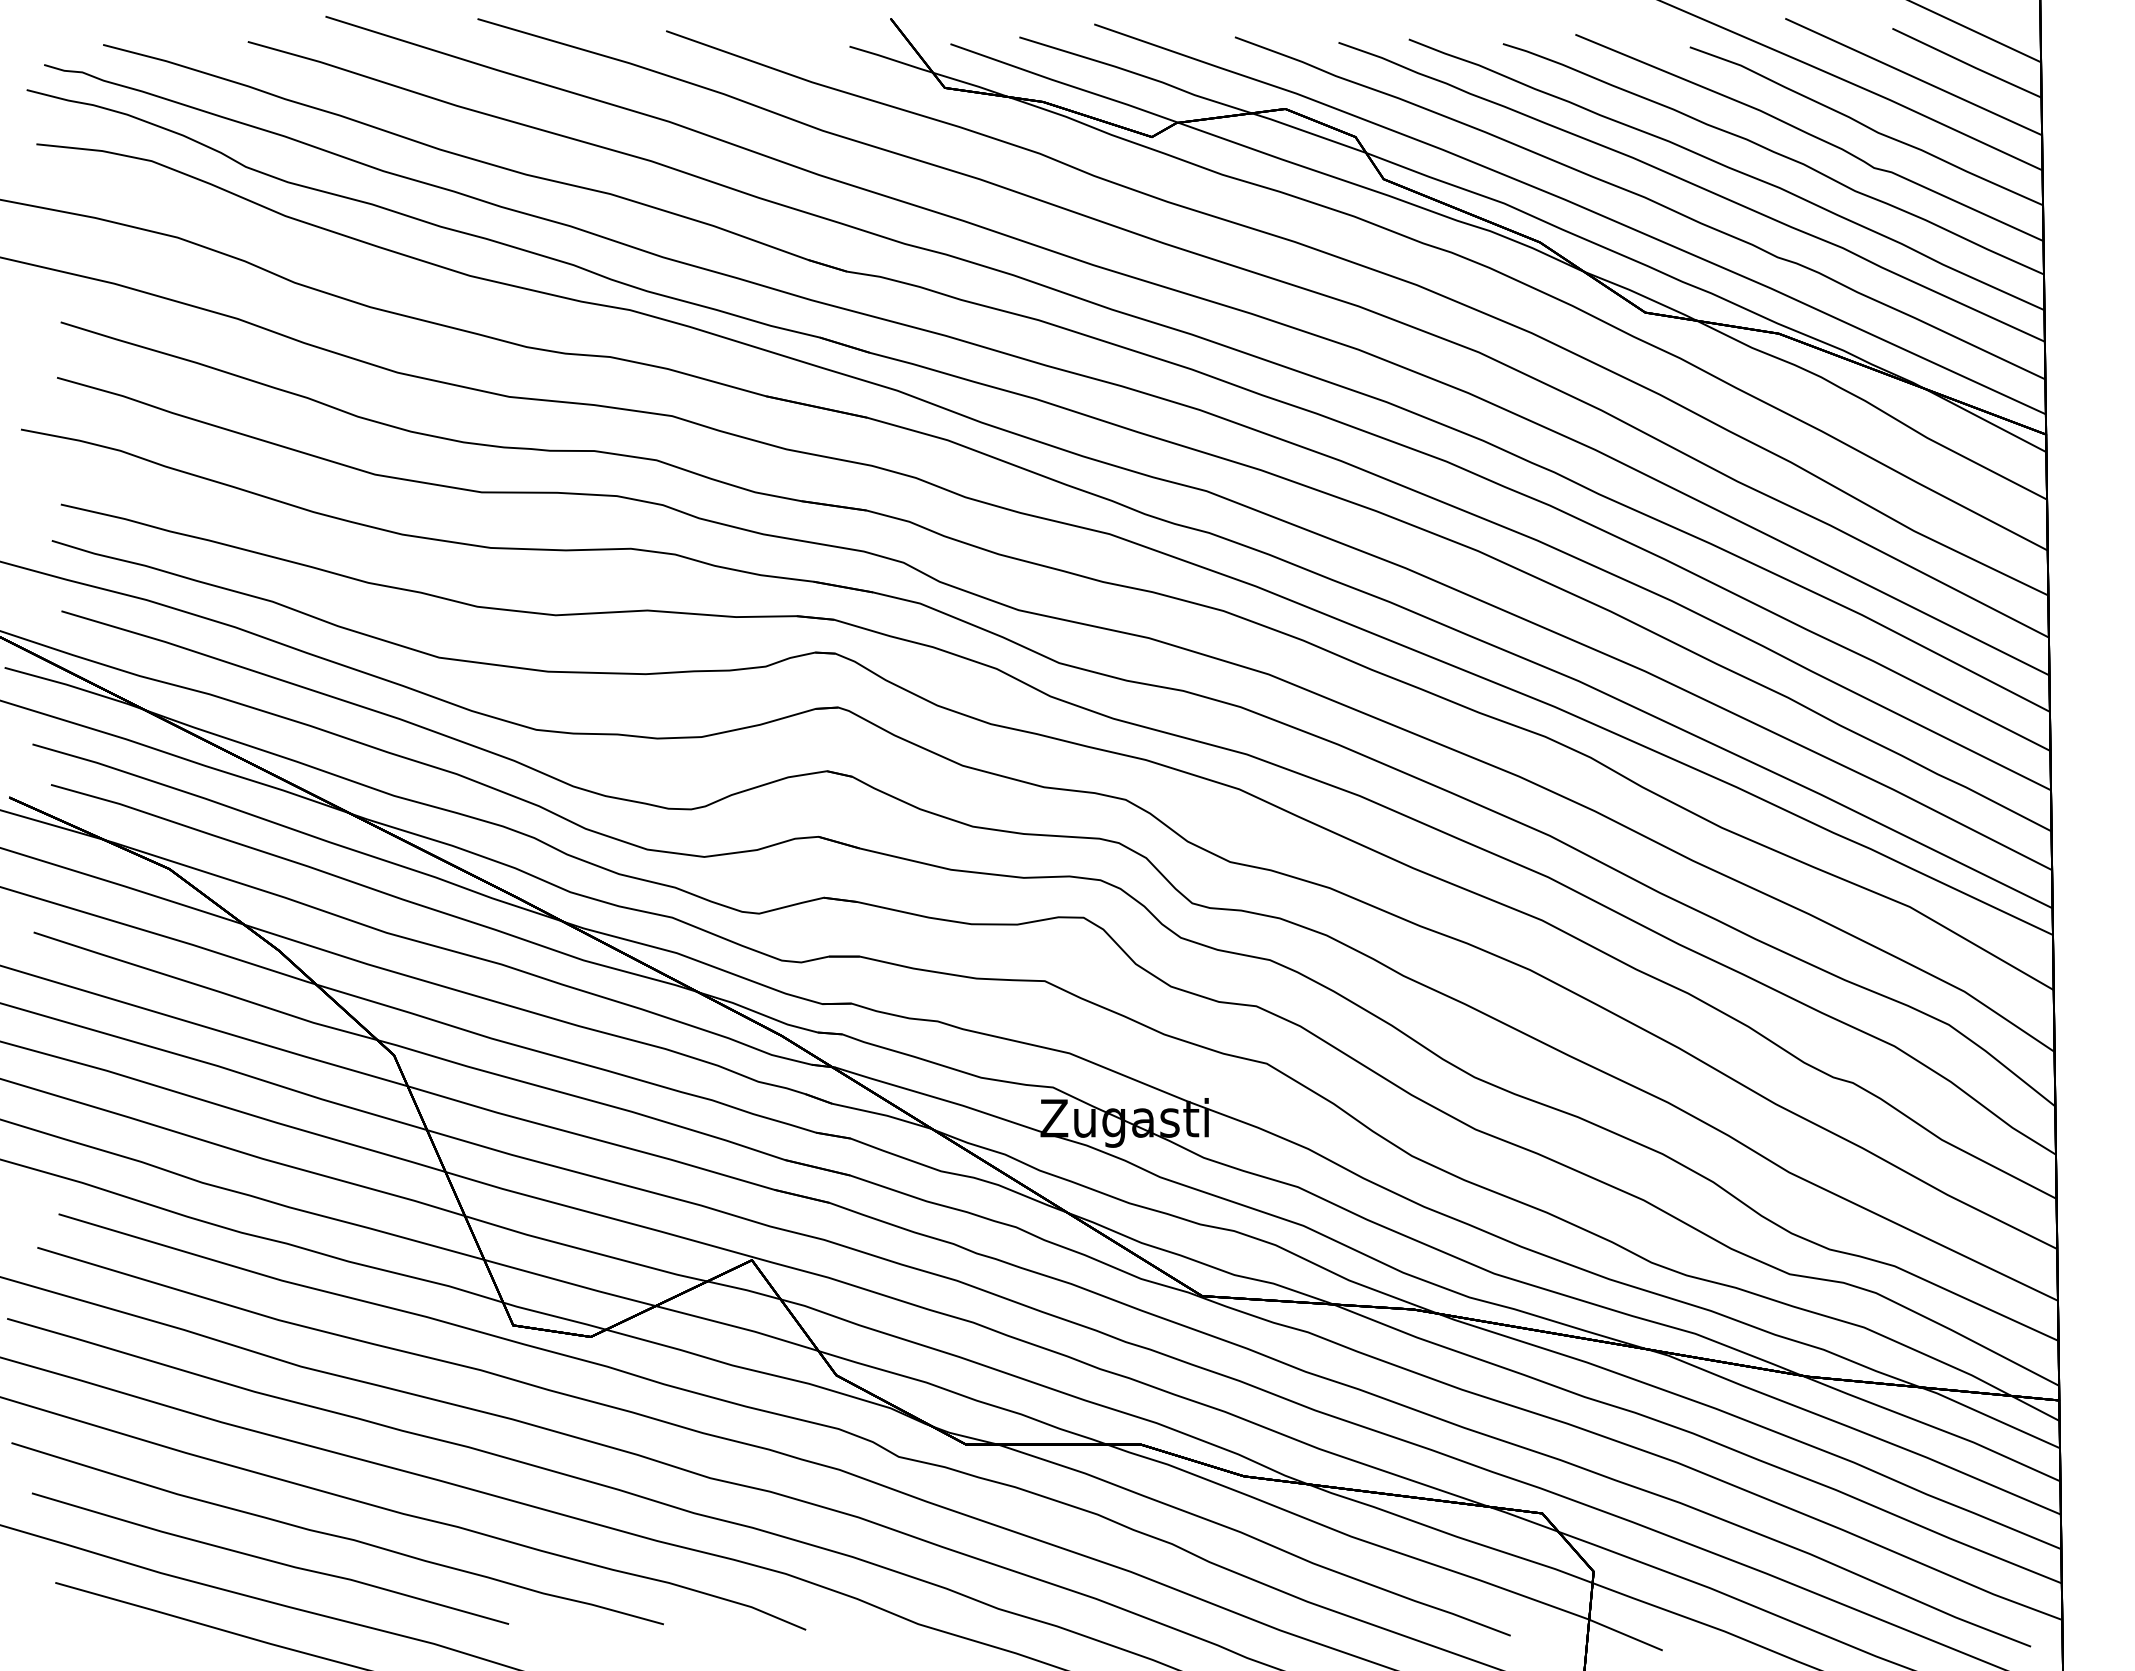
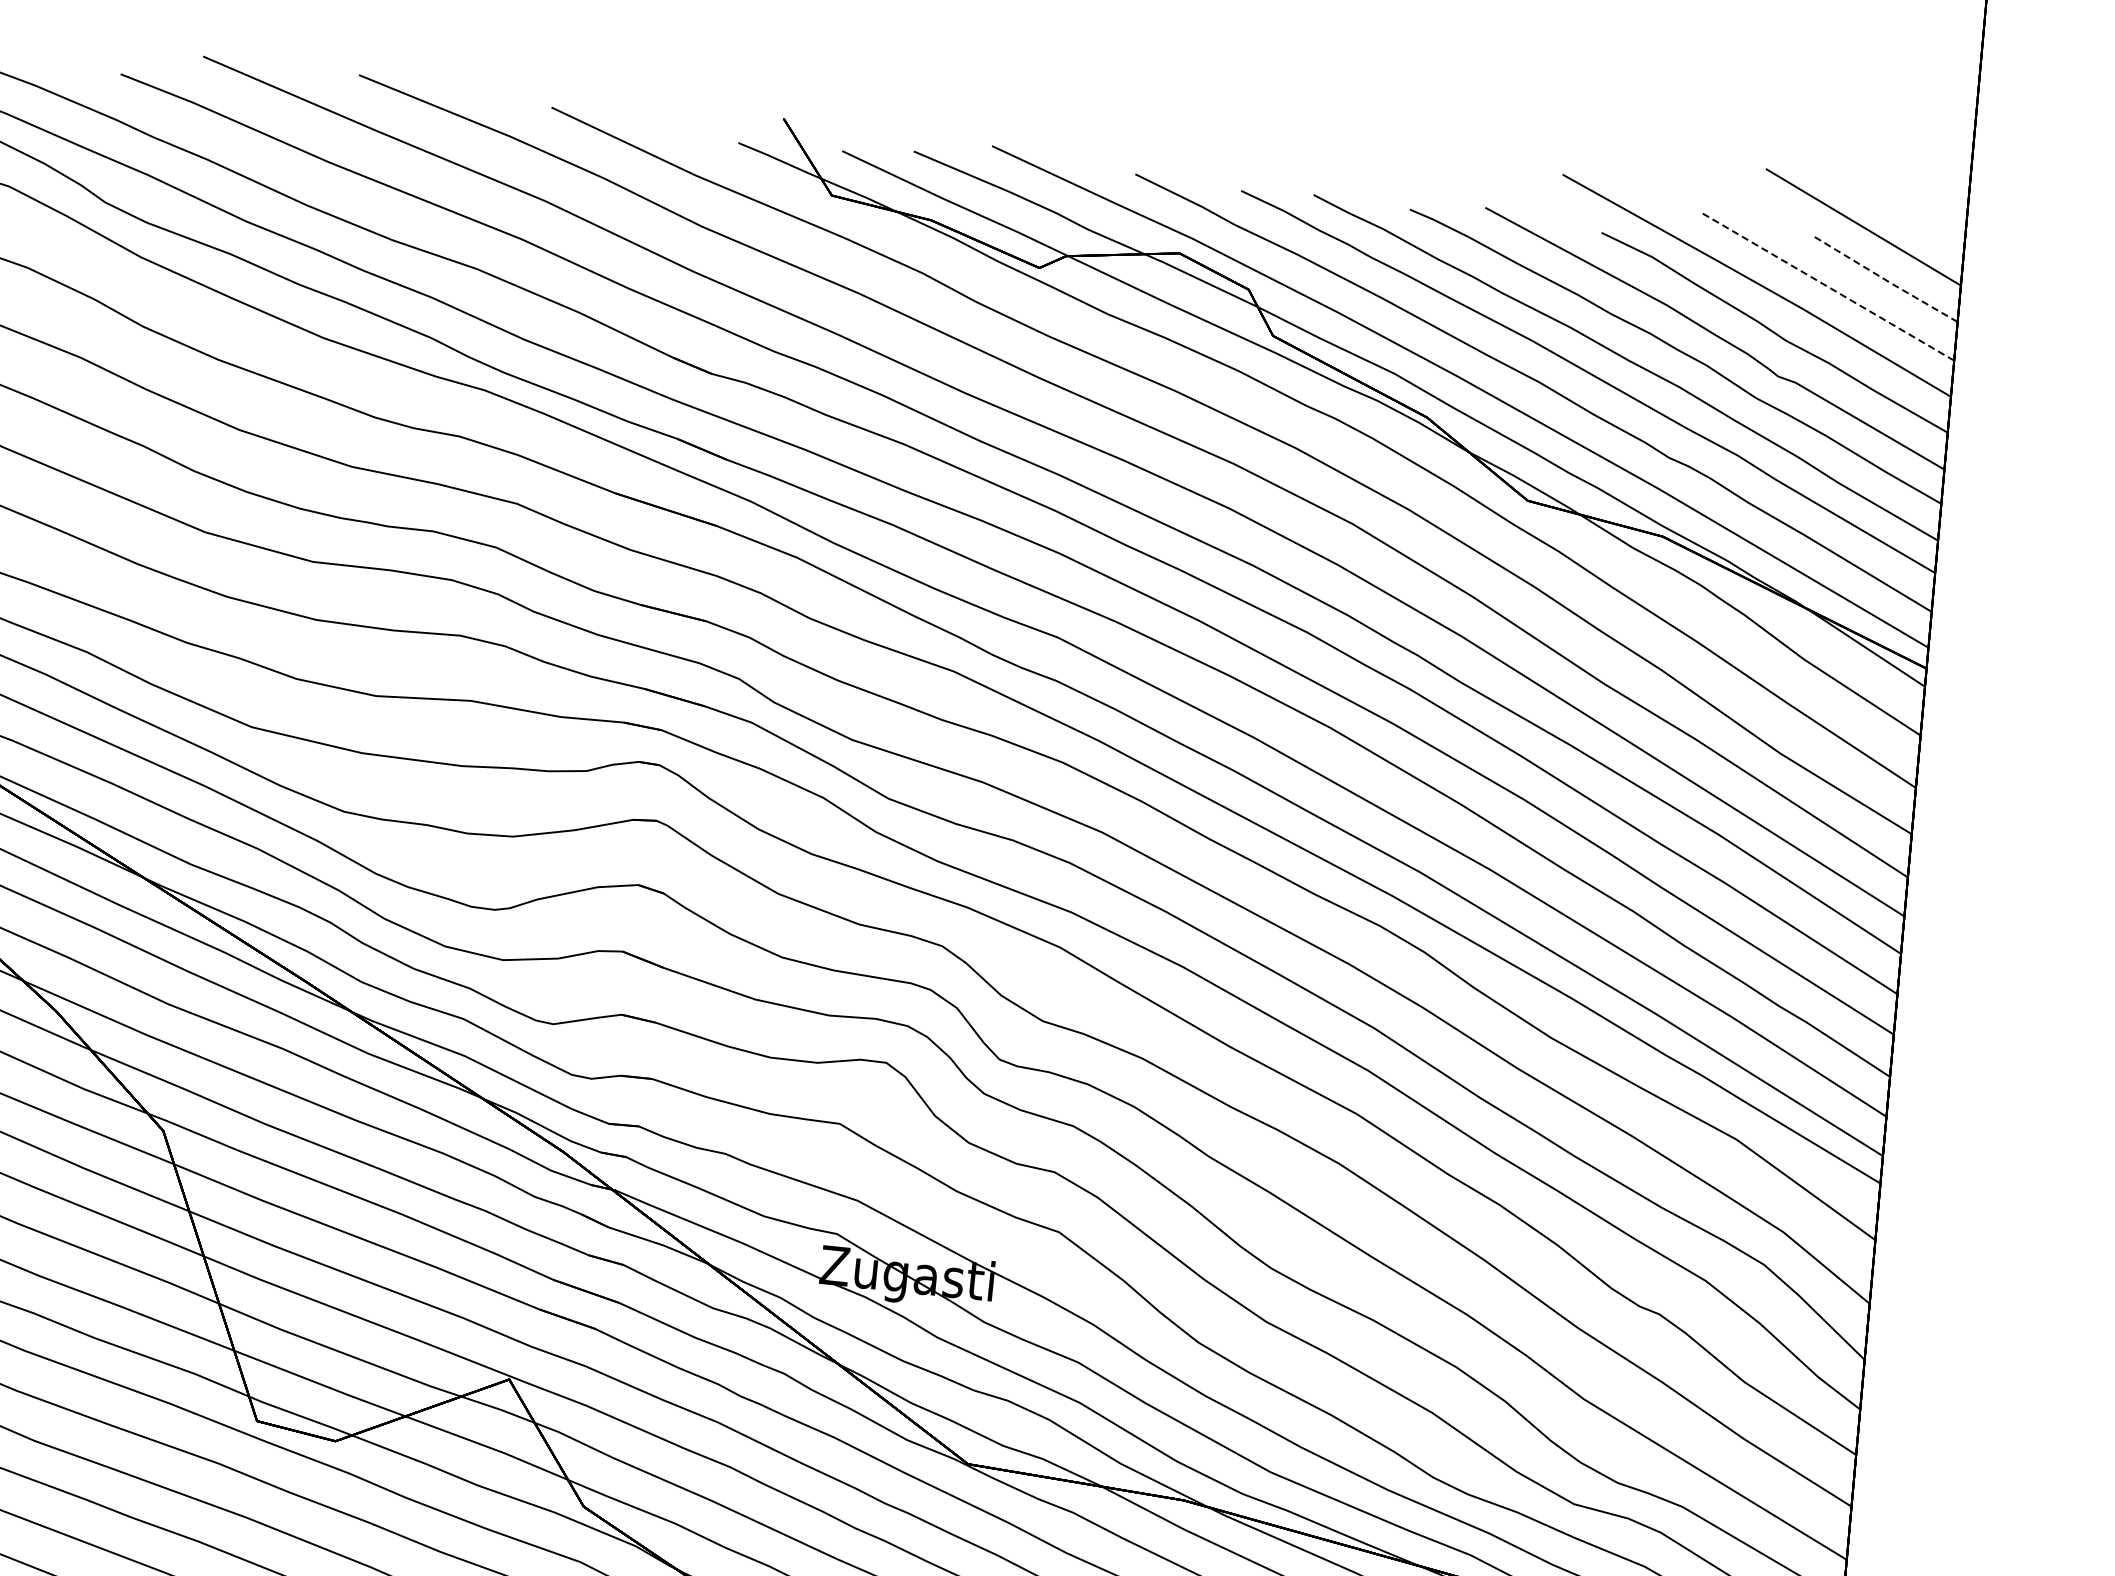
line: (1967, 63) -> (1885, 279), solid -> dashed
line: (1913, 76) -> (1828, 286), solid -> dashed

